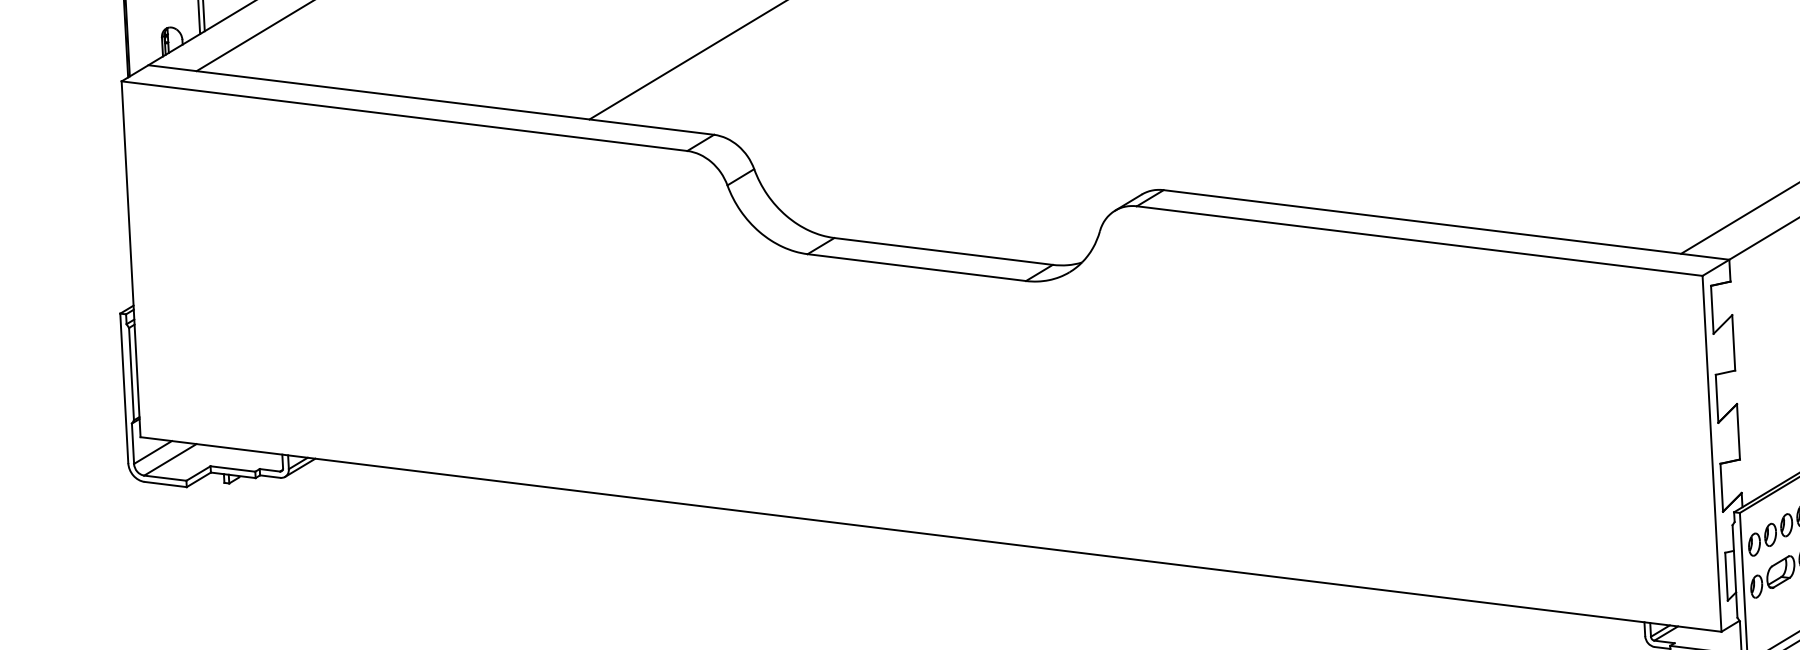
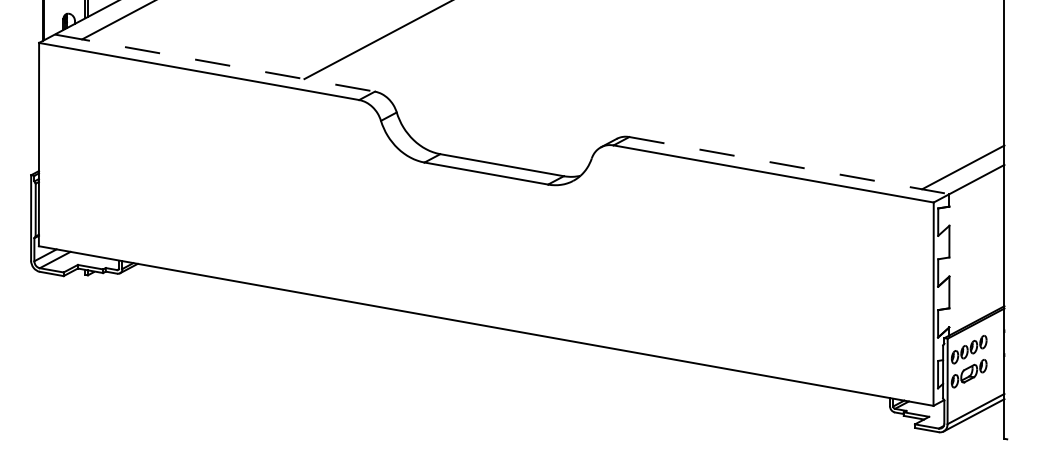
line: (430, 100) -> (214, 63), solid -> dashed
line: (1446, 224) -> (789, 165), solid -> dashed

